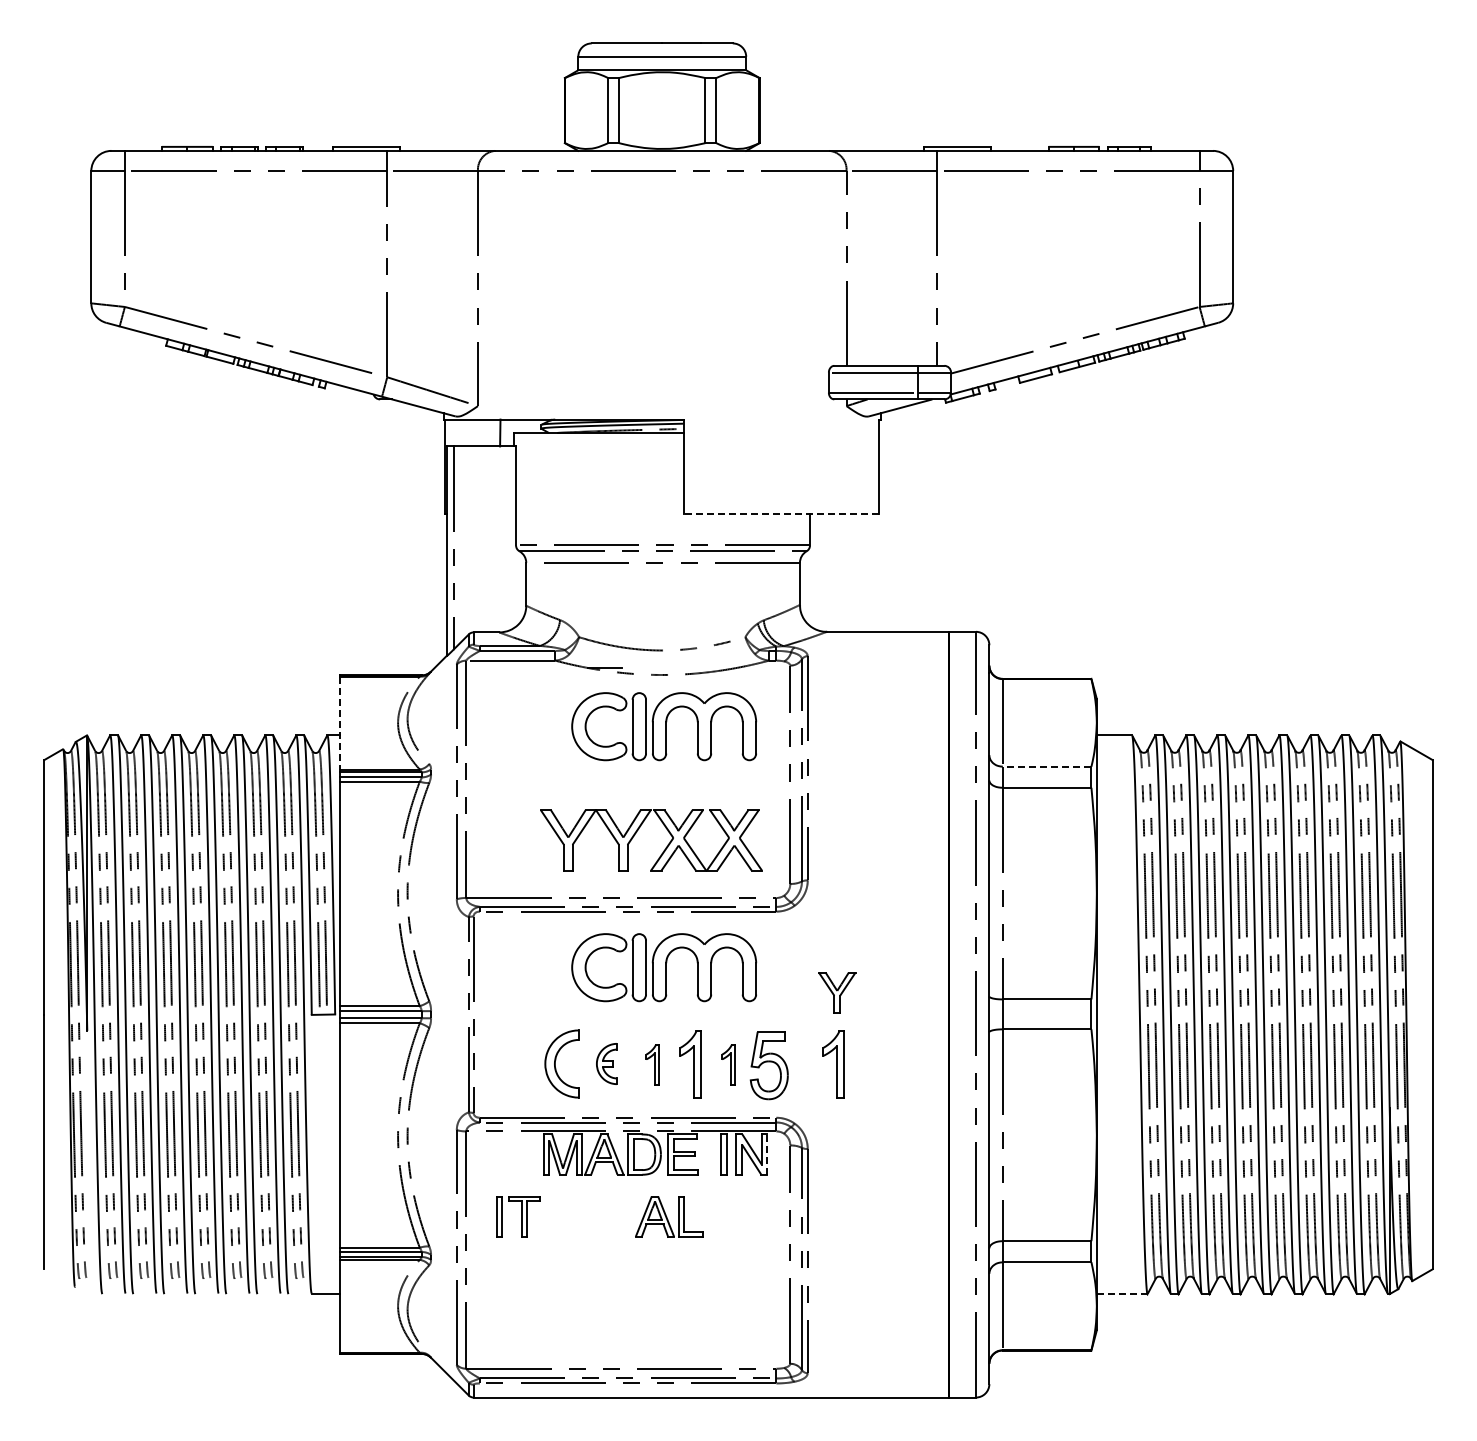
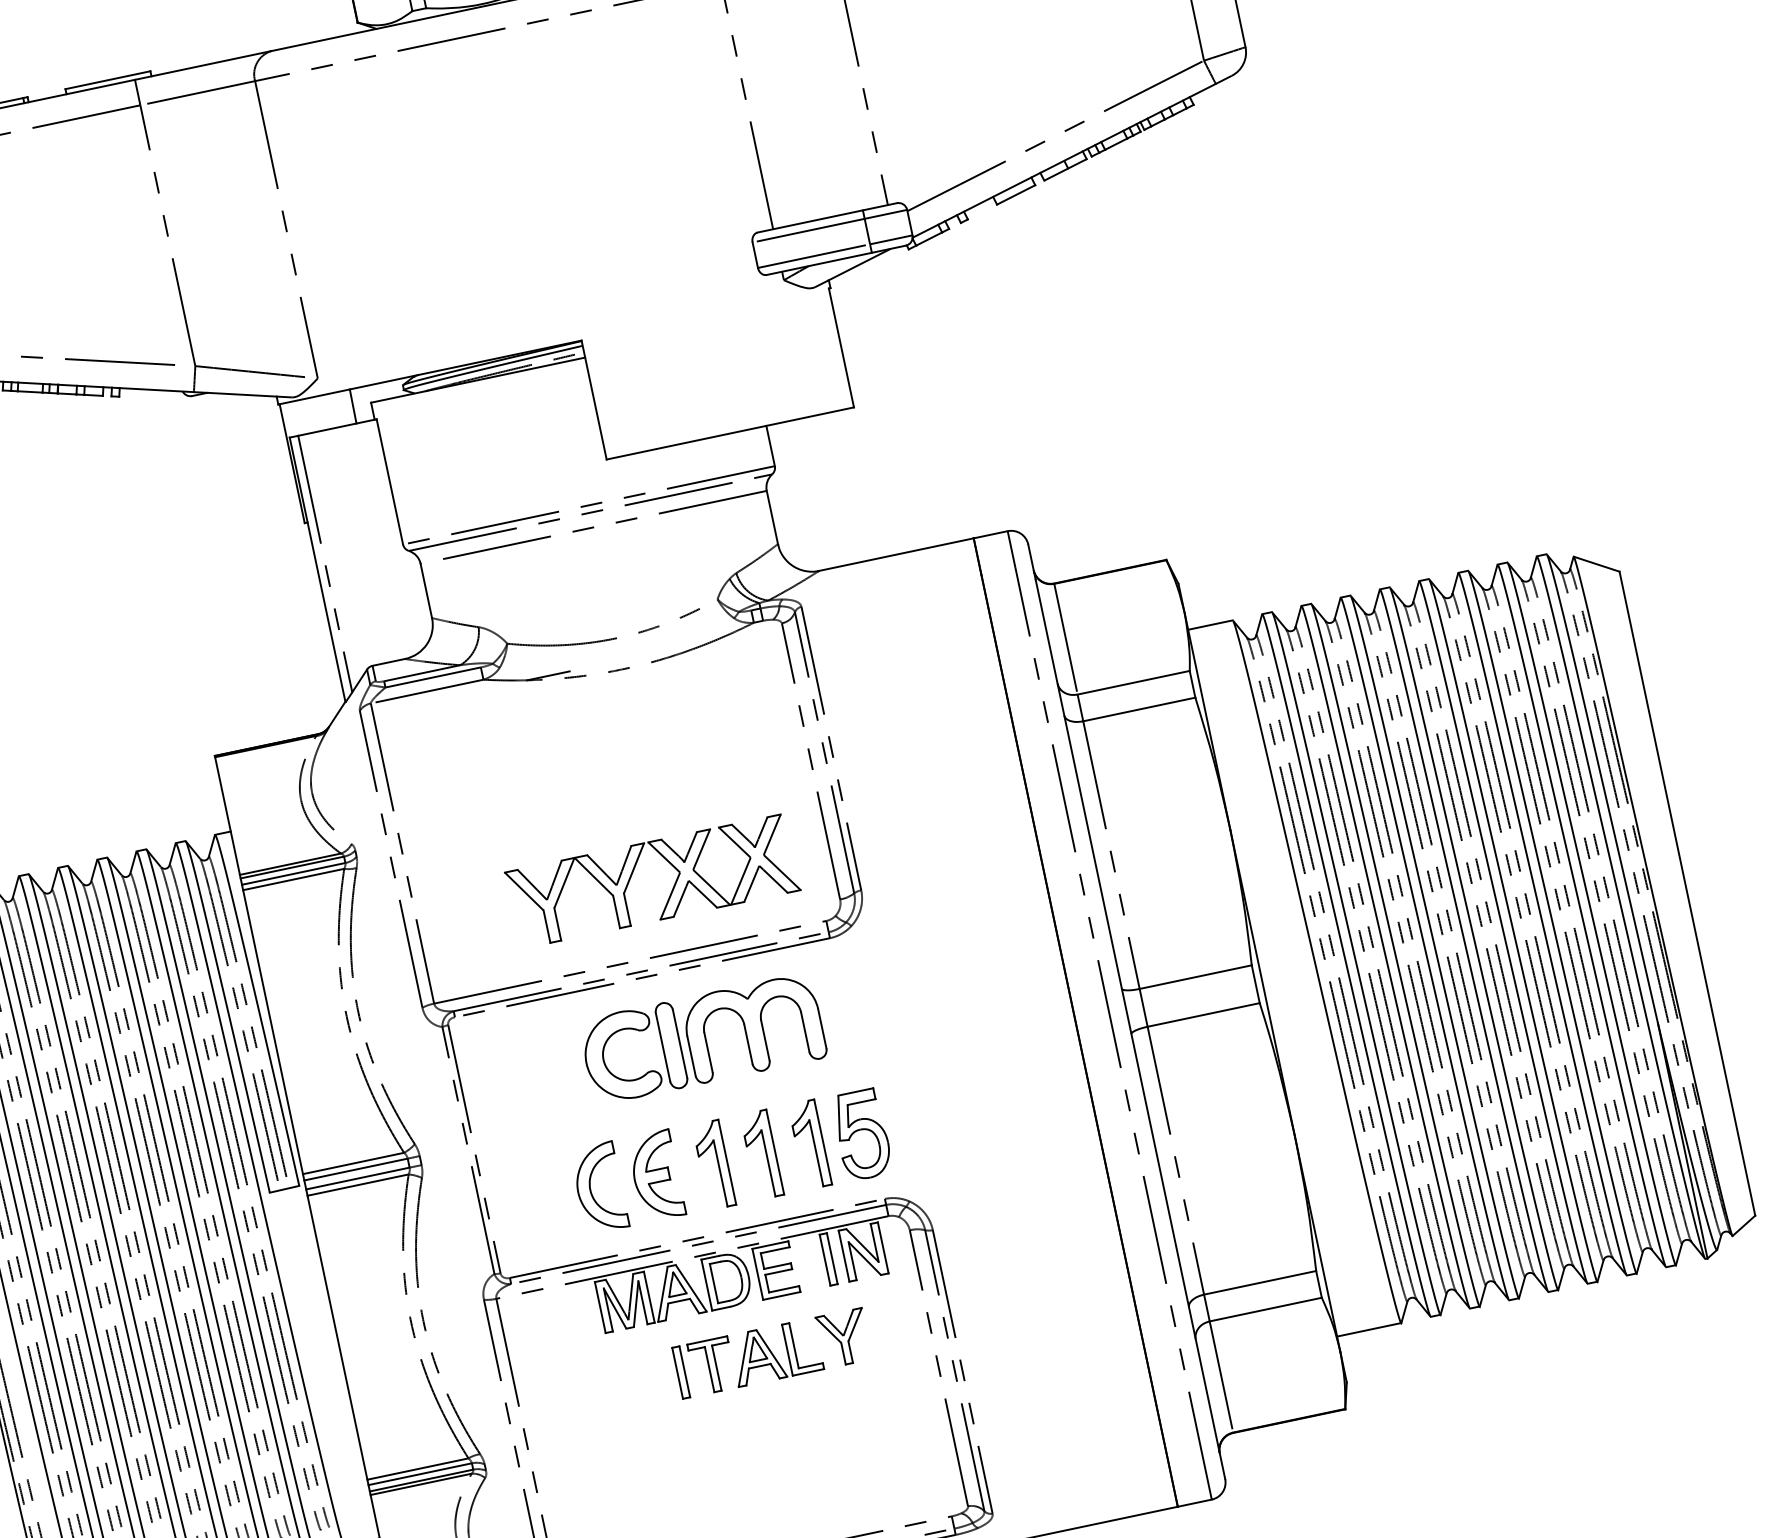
line: (781, 513) -> (730, 433), dashed -> solid
line: (339, 723) -> (227, 816), dashed -> solid
part: (664, 726) -> (639, 733), removed
line: (1046, 766) -> (1132, 682), dashed -> solid
part: (837, 992) -> (844, 1337), moved
part: (606, 1063) -> (655, 1175), size x1.67
part: (652, 1064) -> (713, 1164), size x1.67
part: (728, 1064) -> (810, 1144), size x1.67
part: (833, 1064) -> (942, 1116), removed
line: (767, 1154) -> (883, 1247), dashed -> solid
part: (518, 1216) -> (705, 1367), moved
line: (1122, 1294) -> (1369, 1330), dashed -> solid

